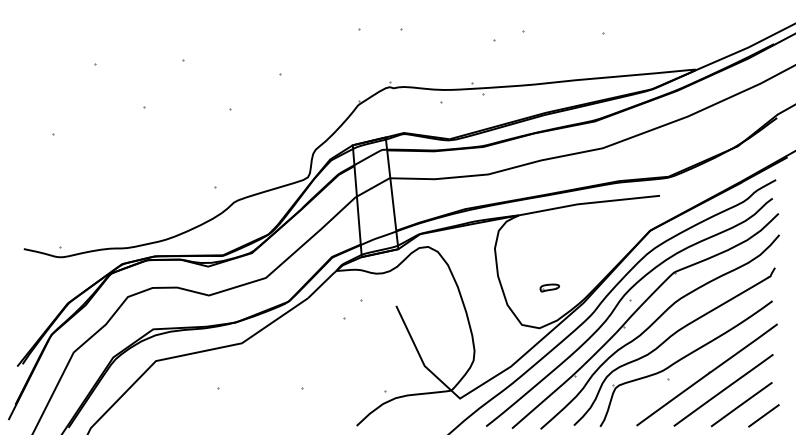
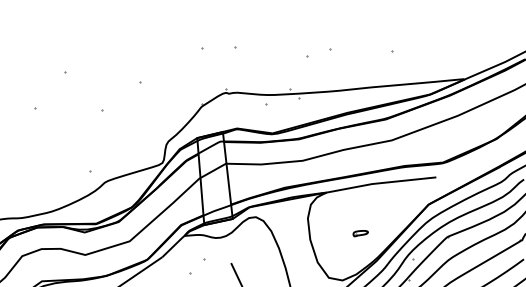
part: (549, 287) -> (360, 233), moved

